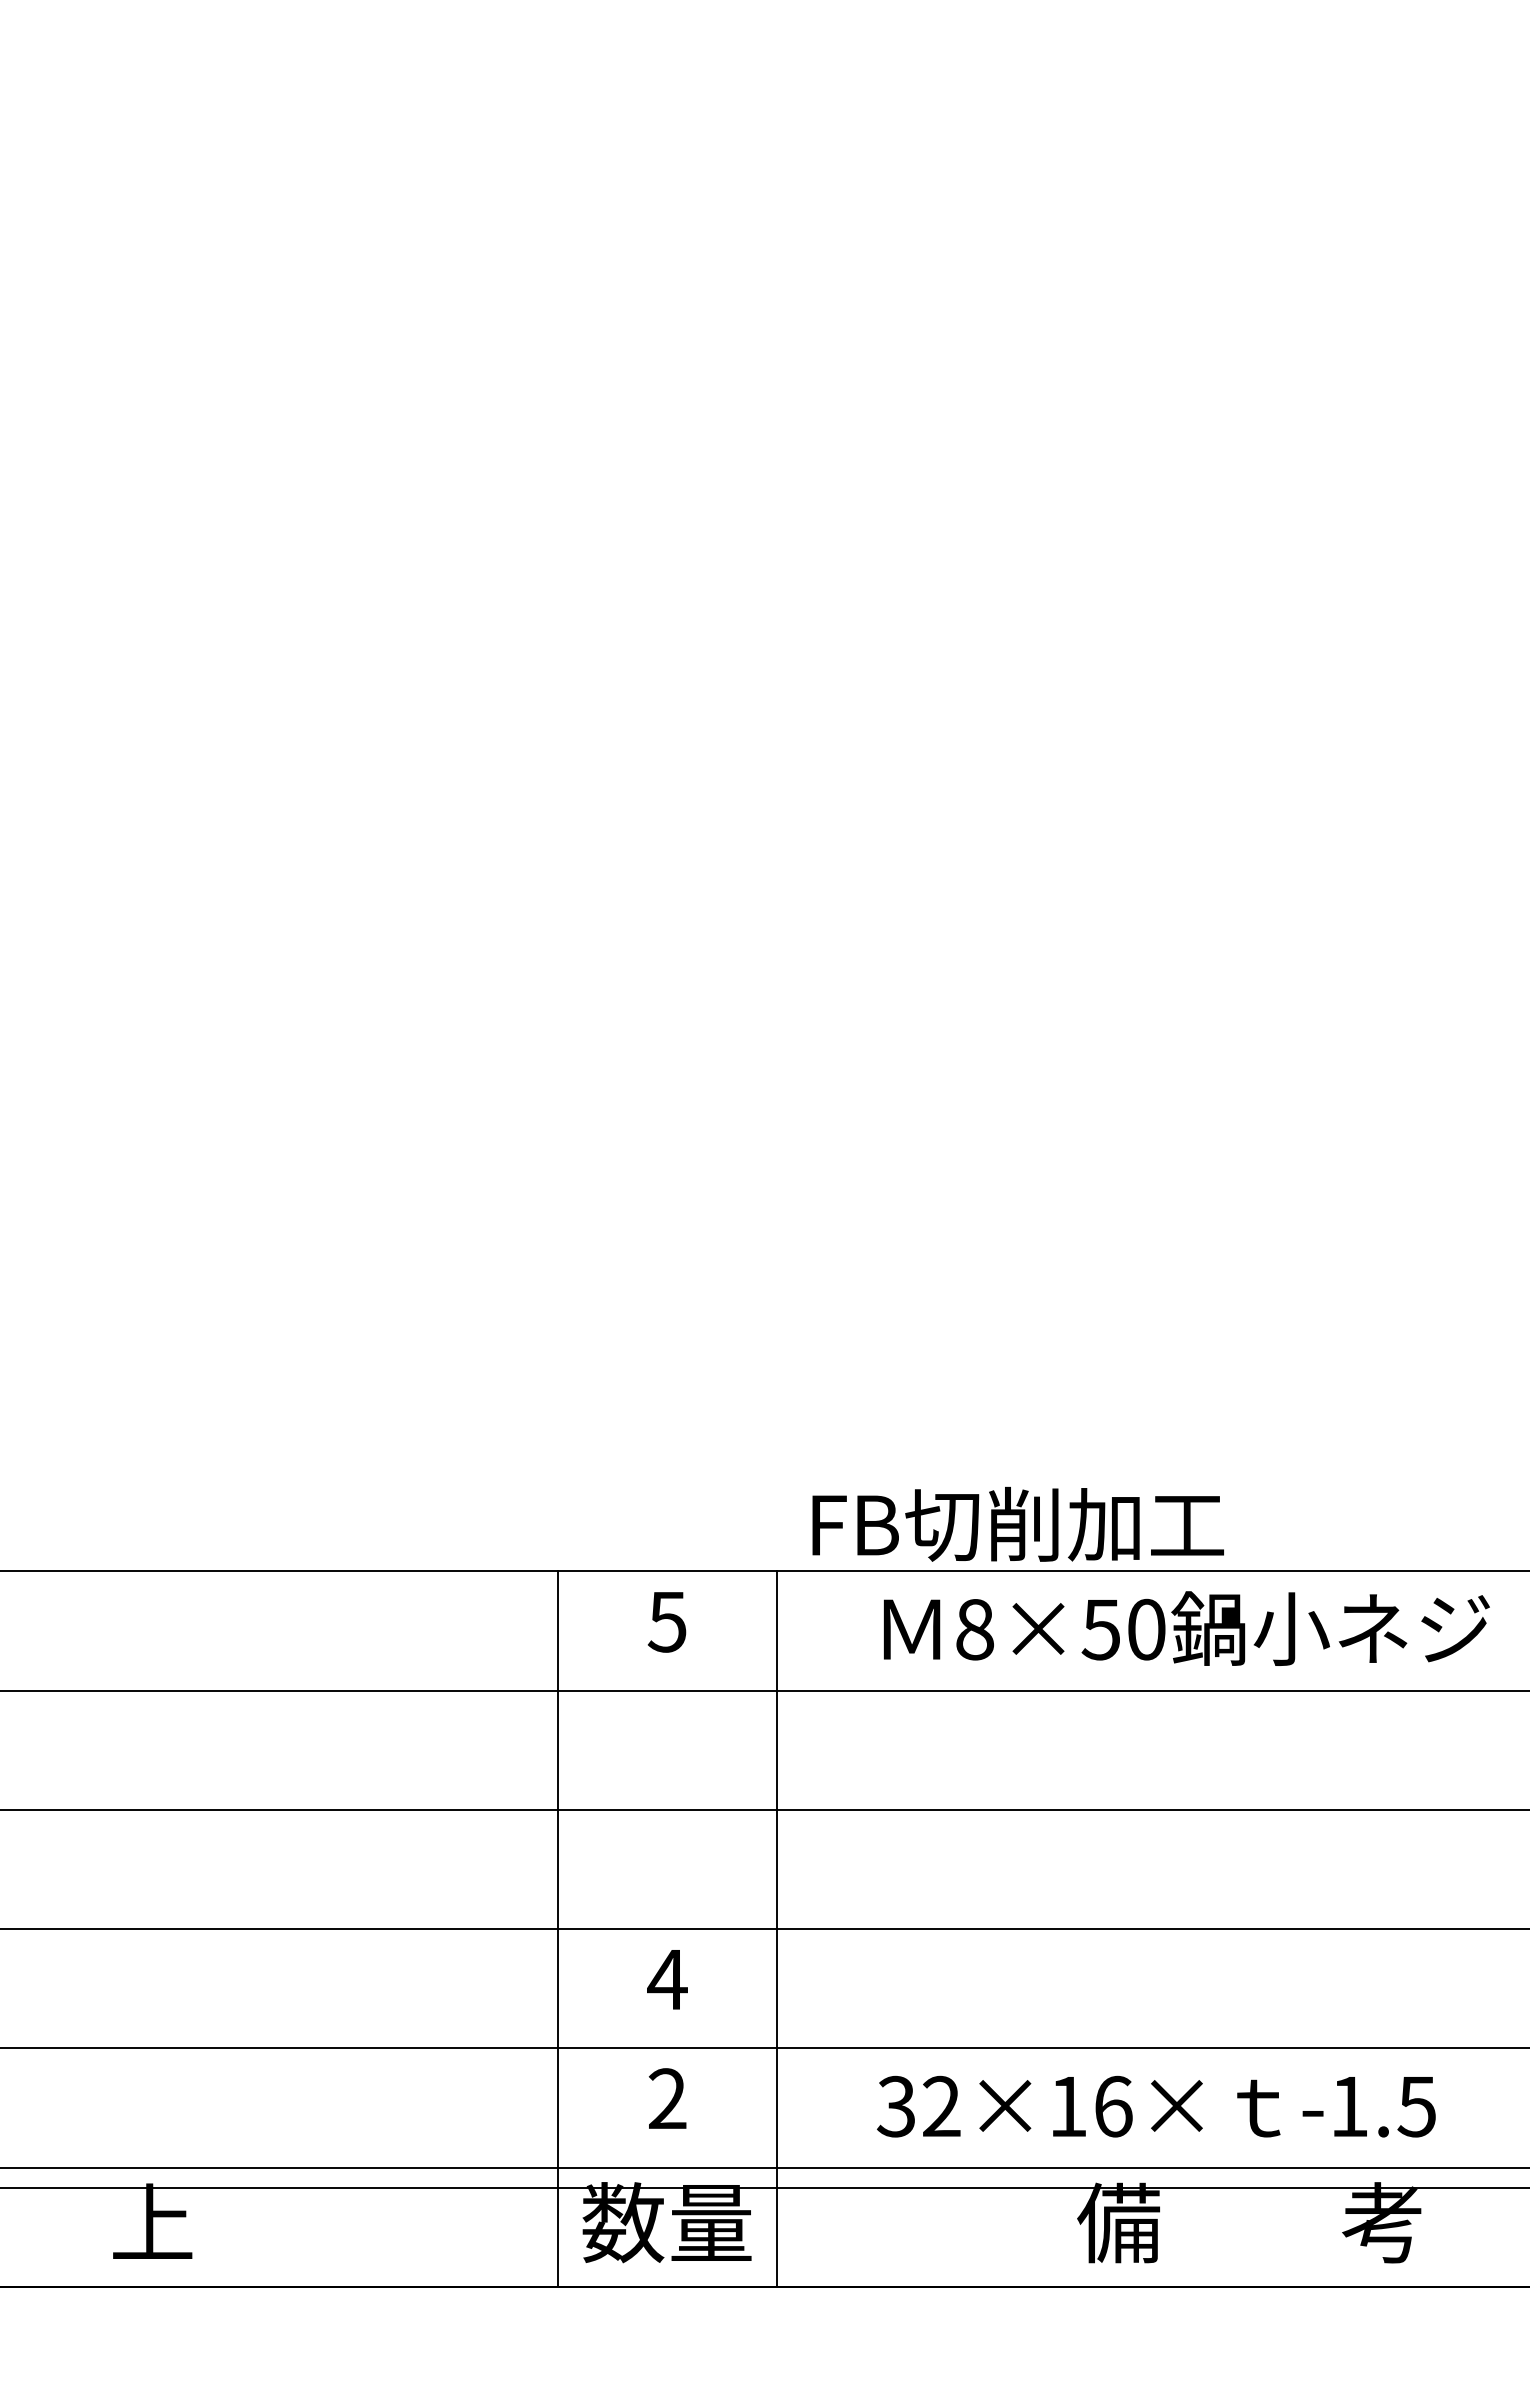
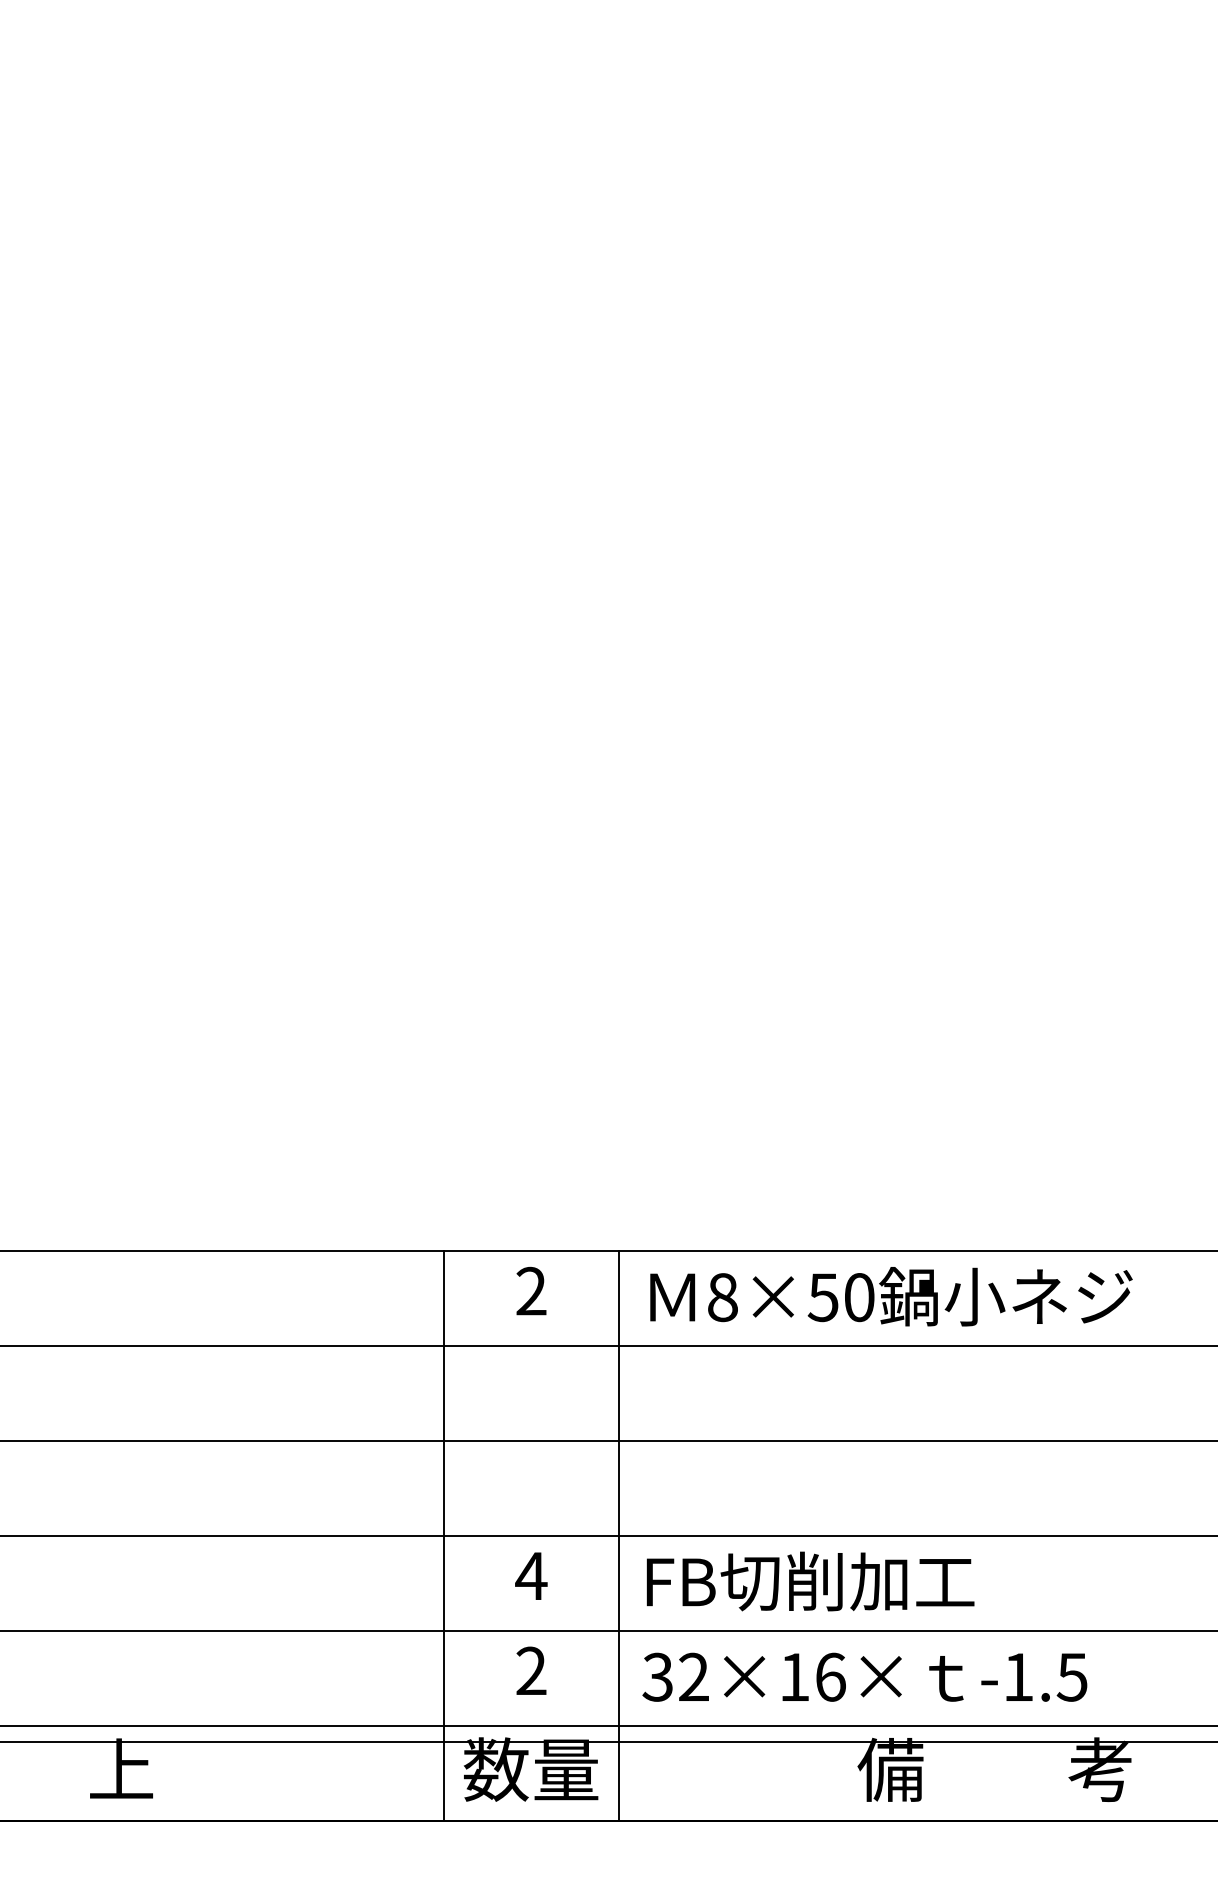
text: (1017, 1524) -> (810, 1581), moved
text: (666, 1621) -> (530, 1291), 5 -> 2
text: (1186, 1628) -> (891, 1296), moved
text: (1156, 2106) -> (864, 1677), moved

